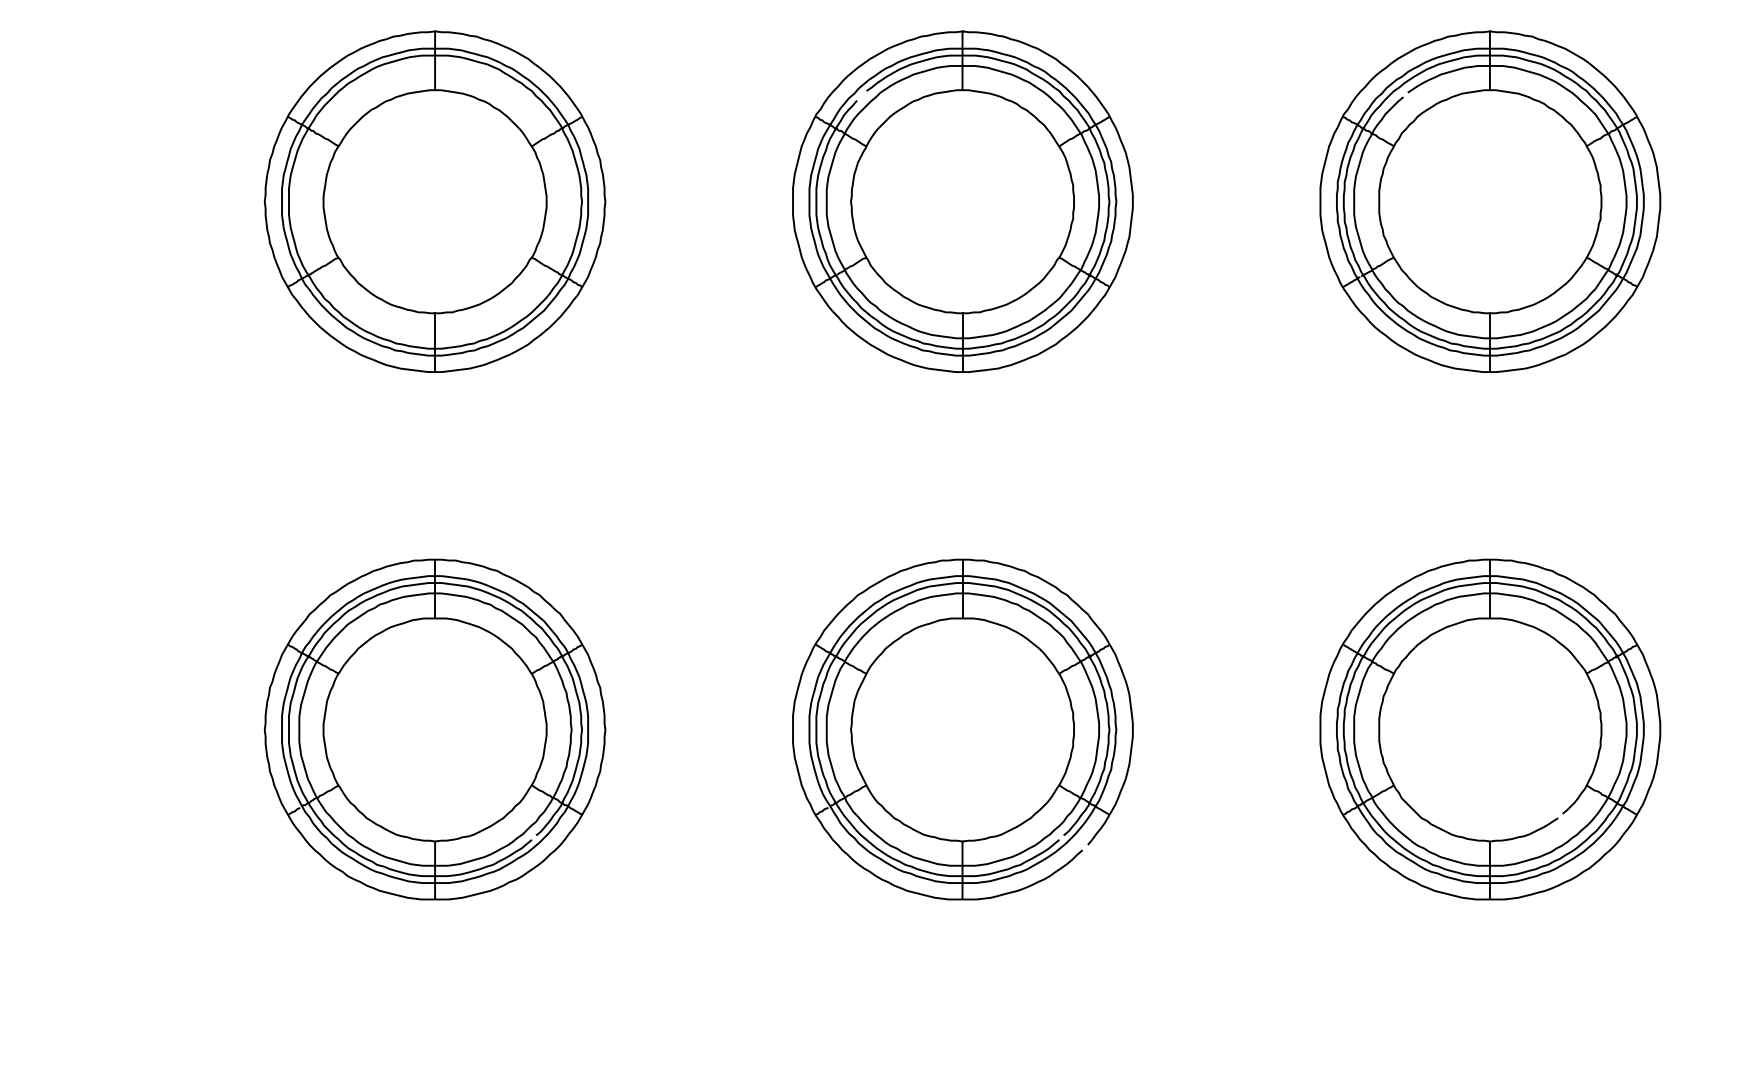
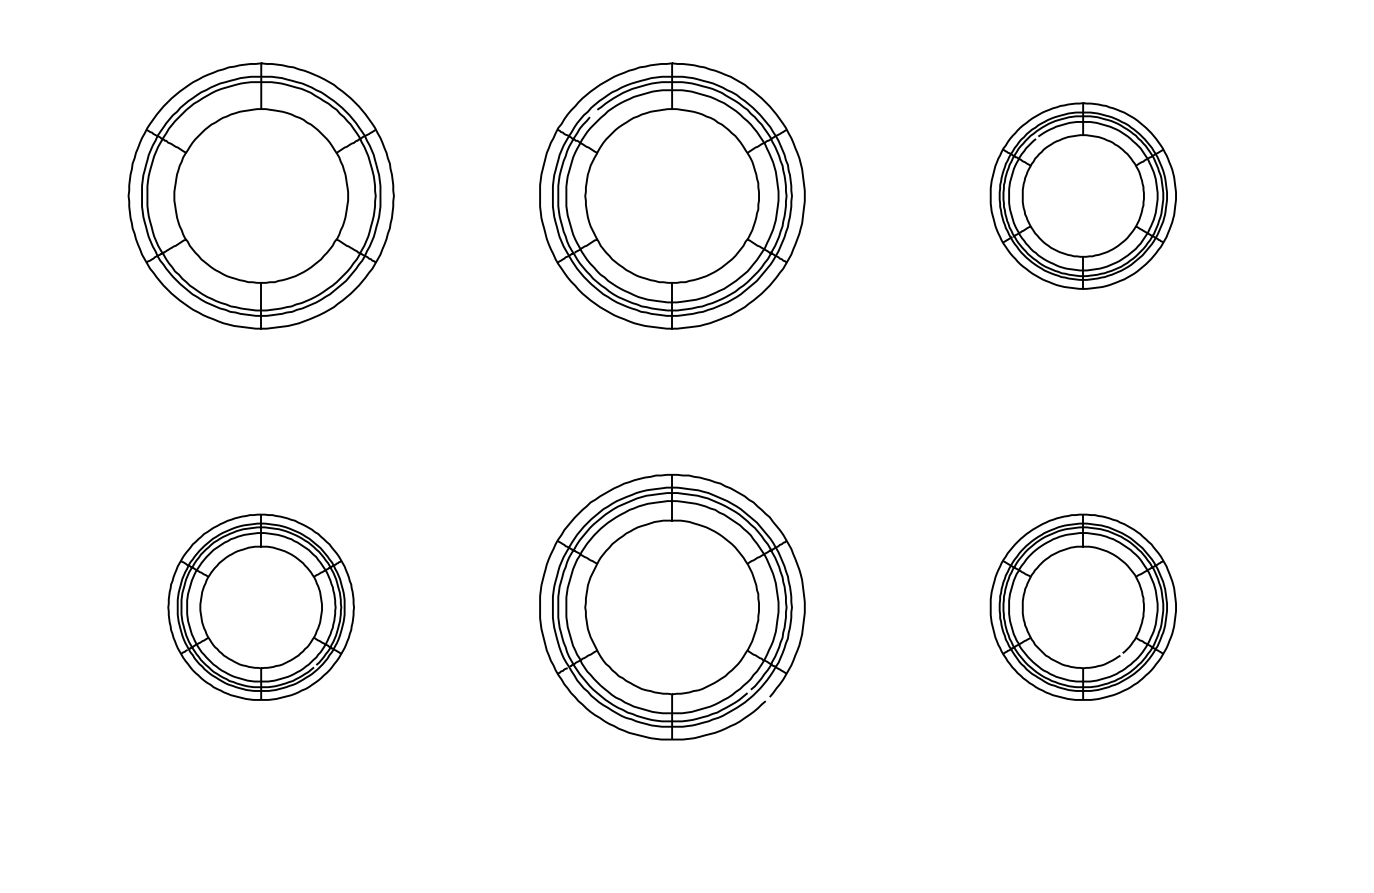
part: (1490, 201) -> (1083, 195), size x0.7
part: (434, 729) -> (260, 607), size x0.7
part: (1490, 729) -> (1083, 607), size x0.7

